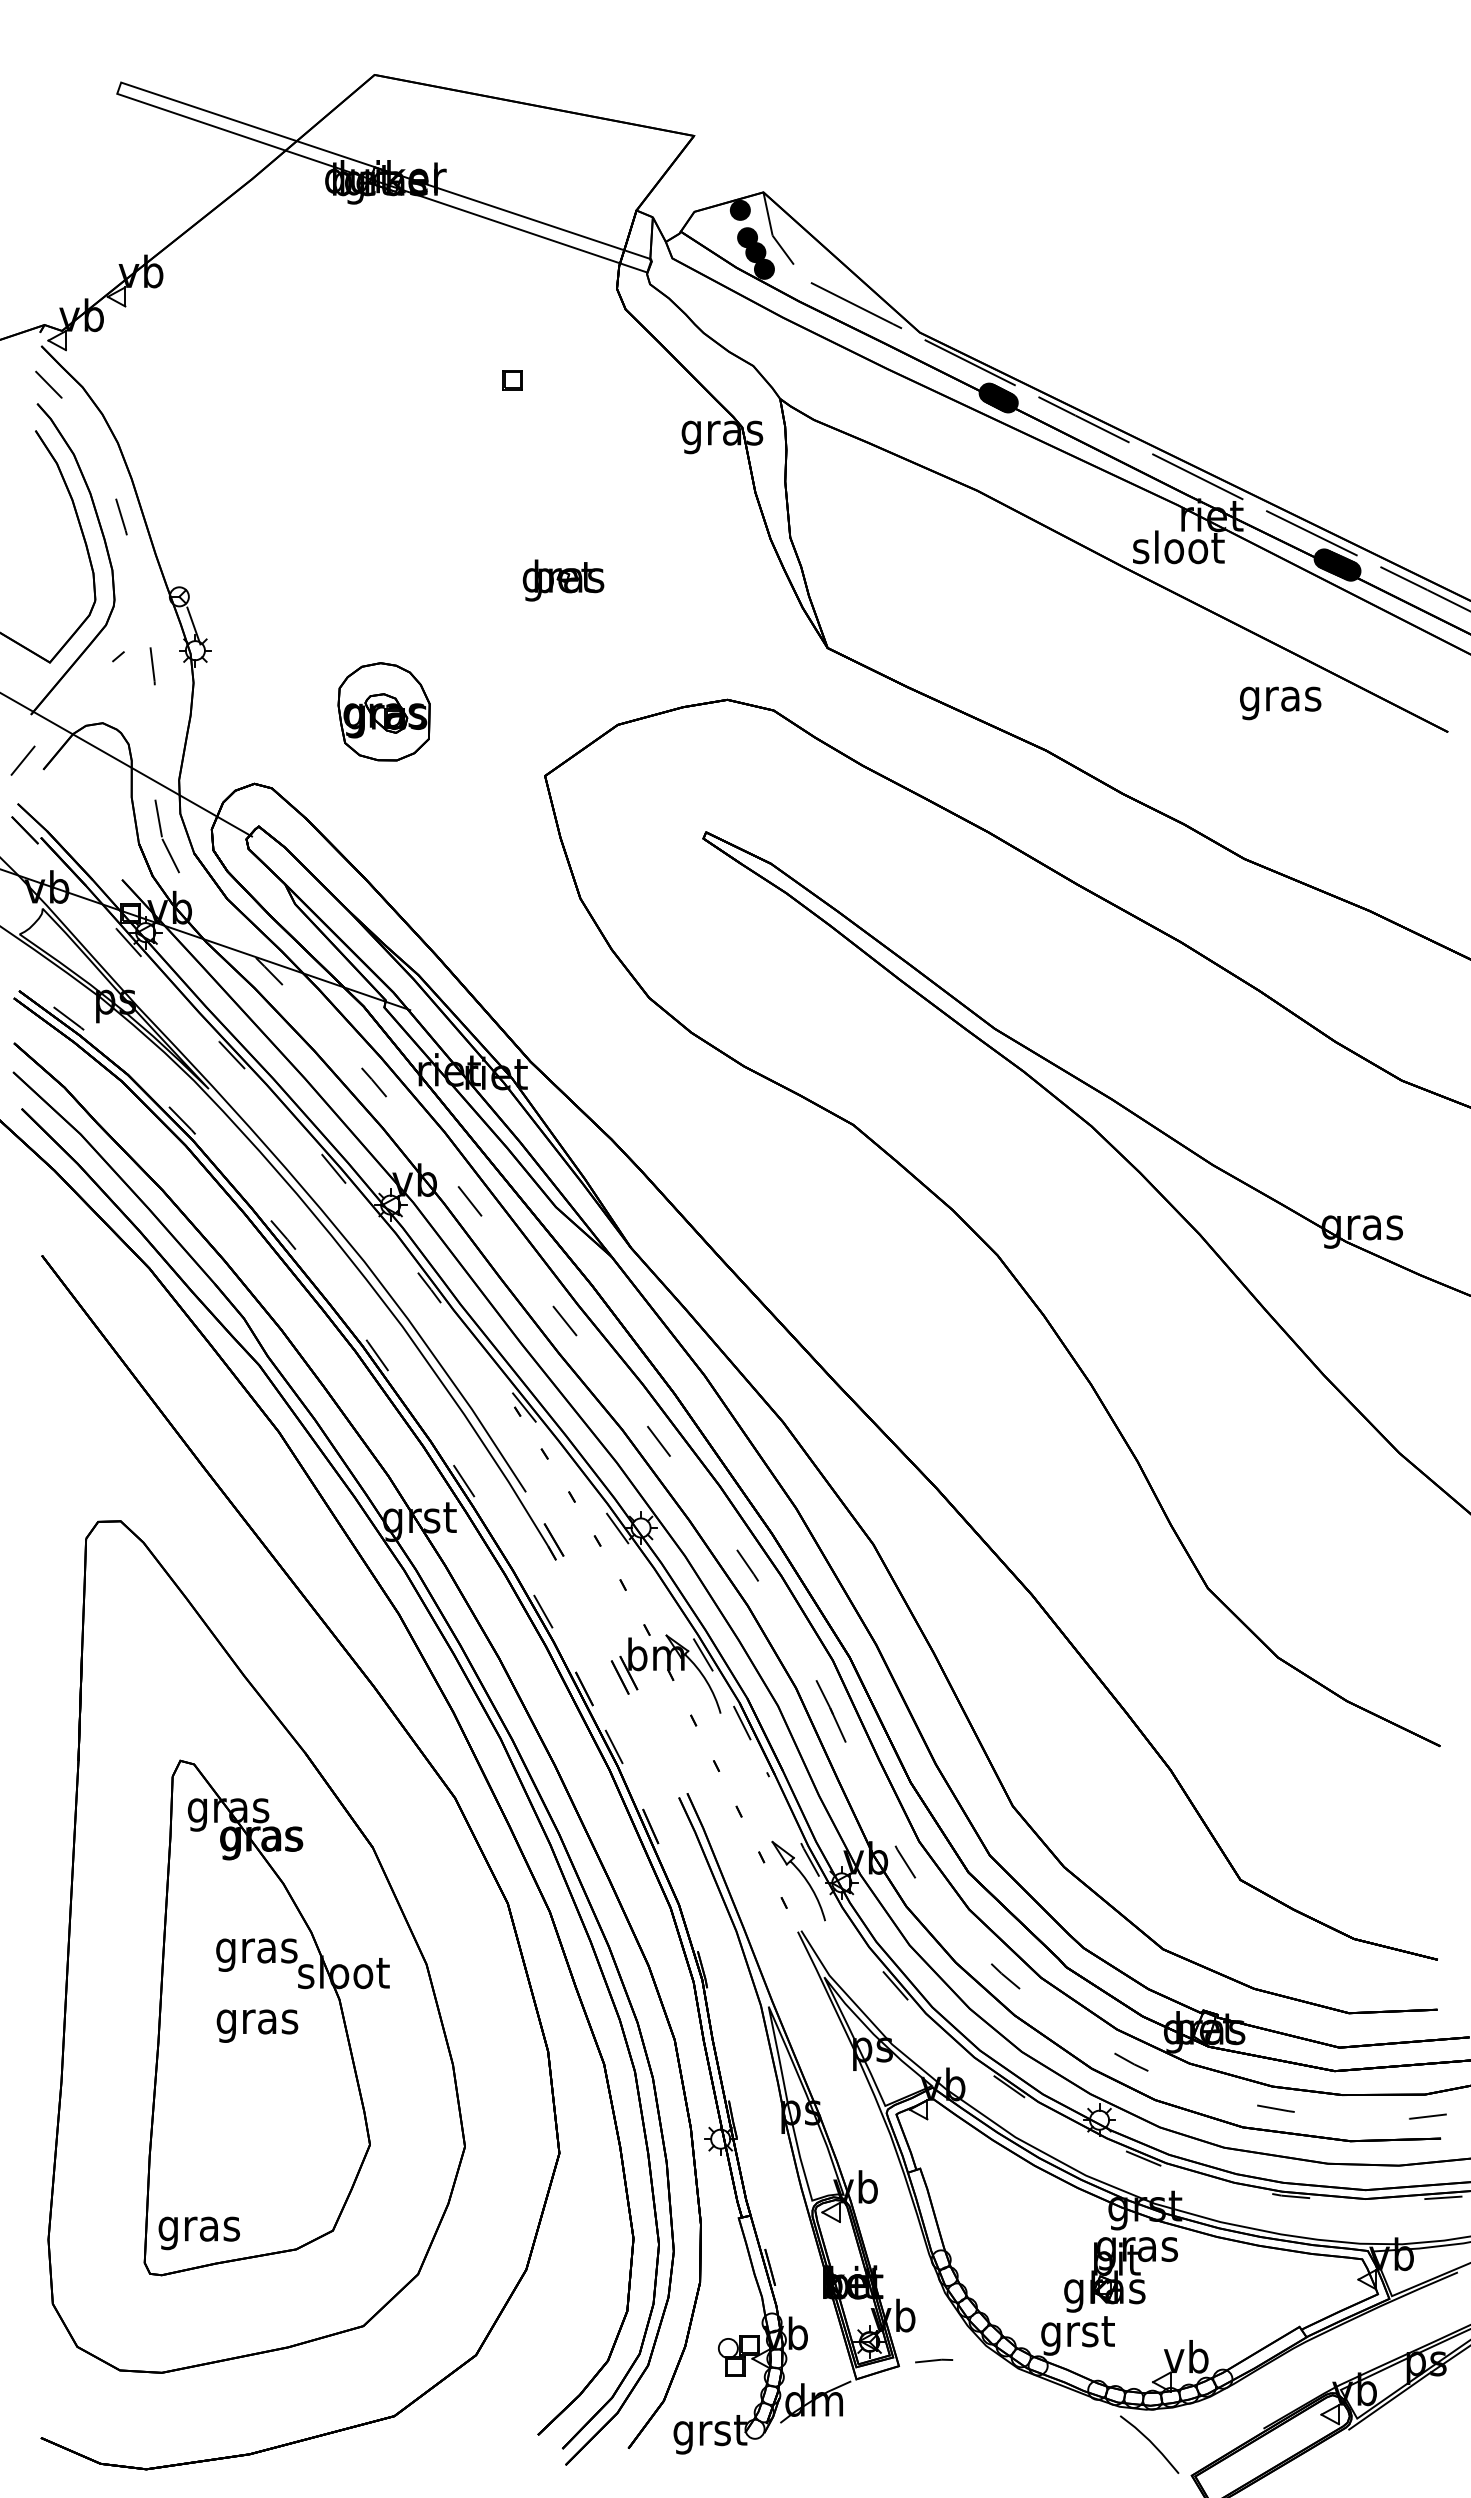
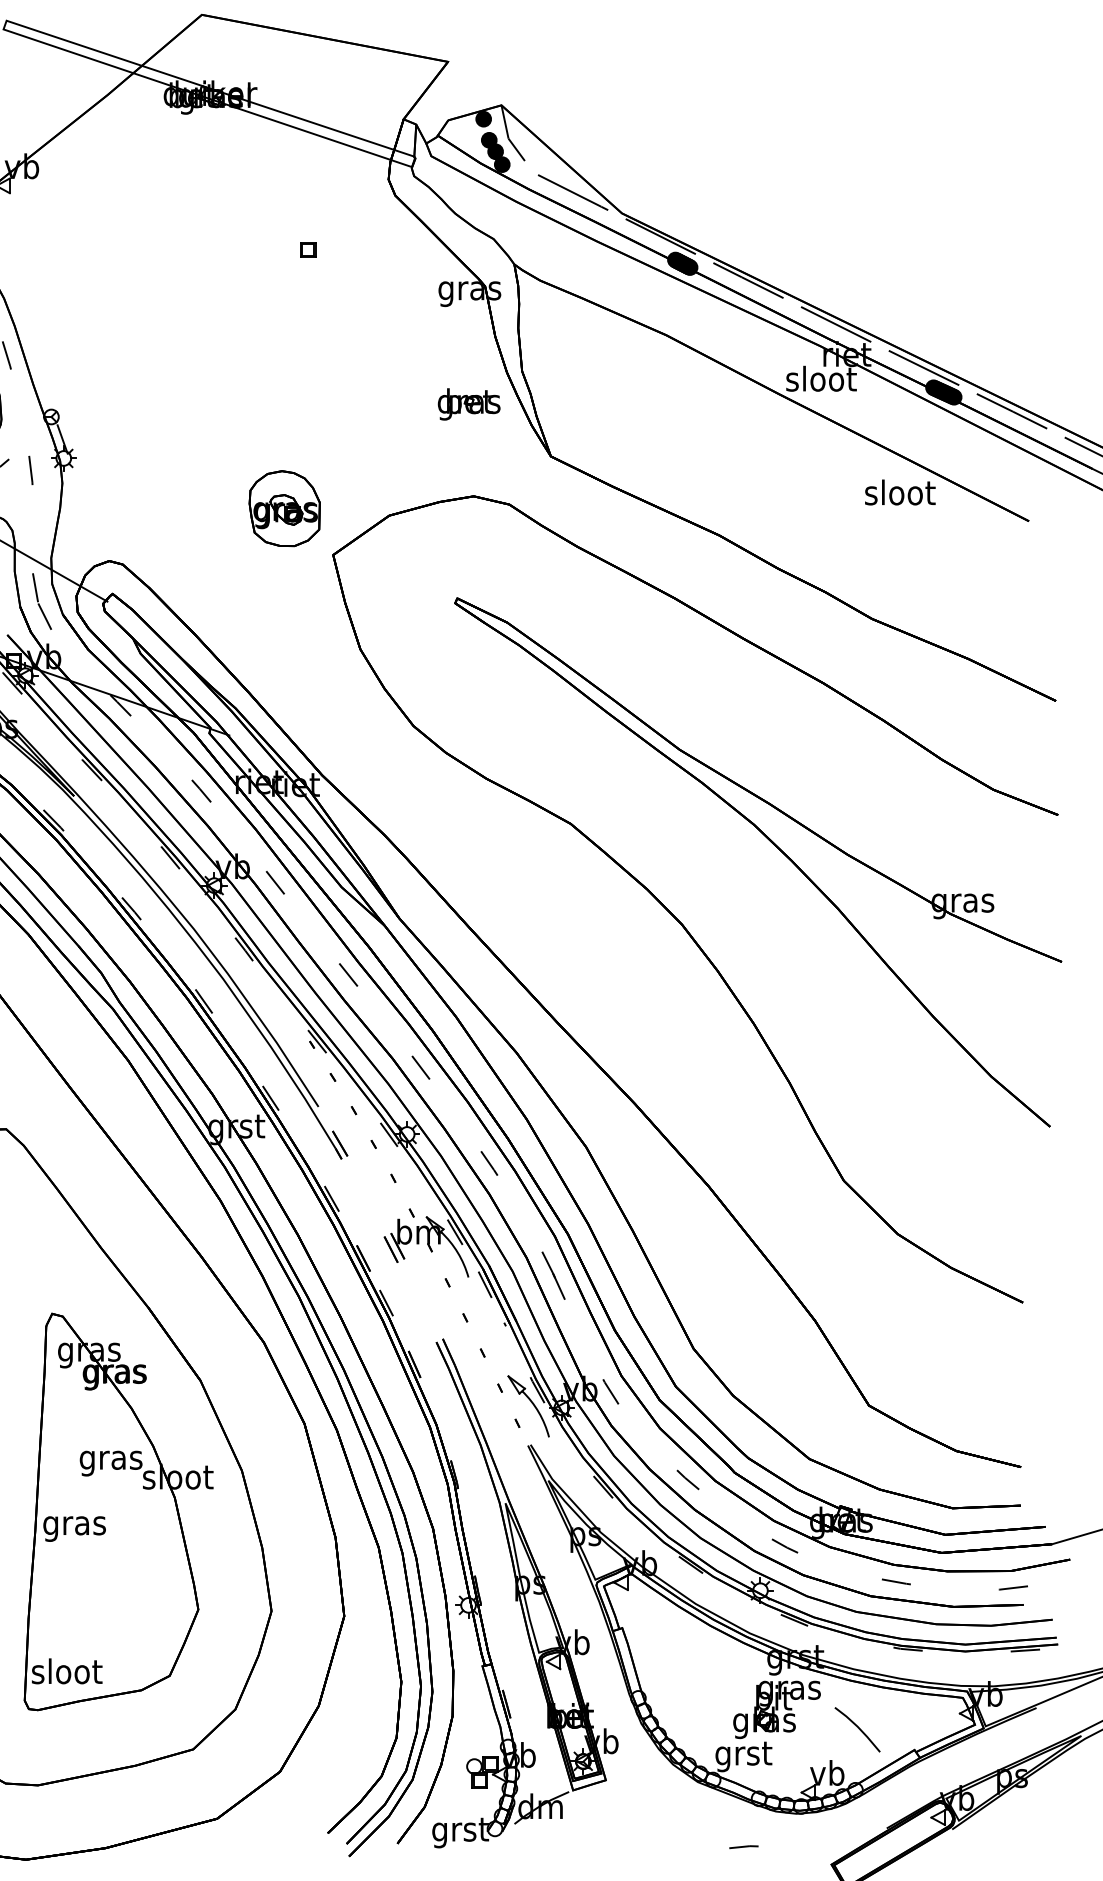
part: (563, 580) -> (469, 404), moved
text: (1280, 699) -> (899, 496), gras -> sloot
part: (383, 711) -> (284, 508), moved
text: (257, 2025) -> (74, 1528), moved
text: (199, 2229) -> (66, 1674), gras -> sloot
line: (934, 2360) -> (744, 1846), moved
line: (1151, 2444) -> (859, 1729), moved

